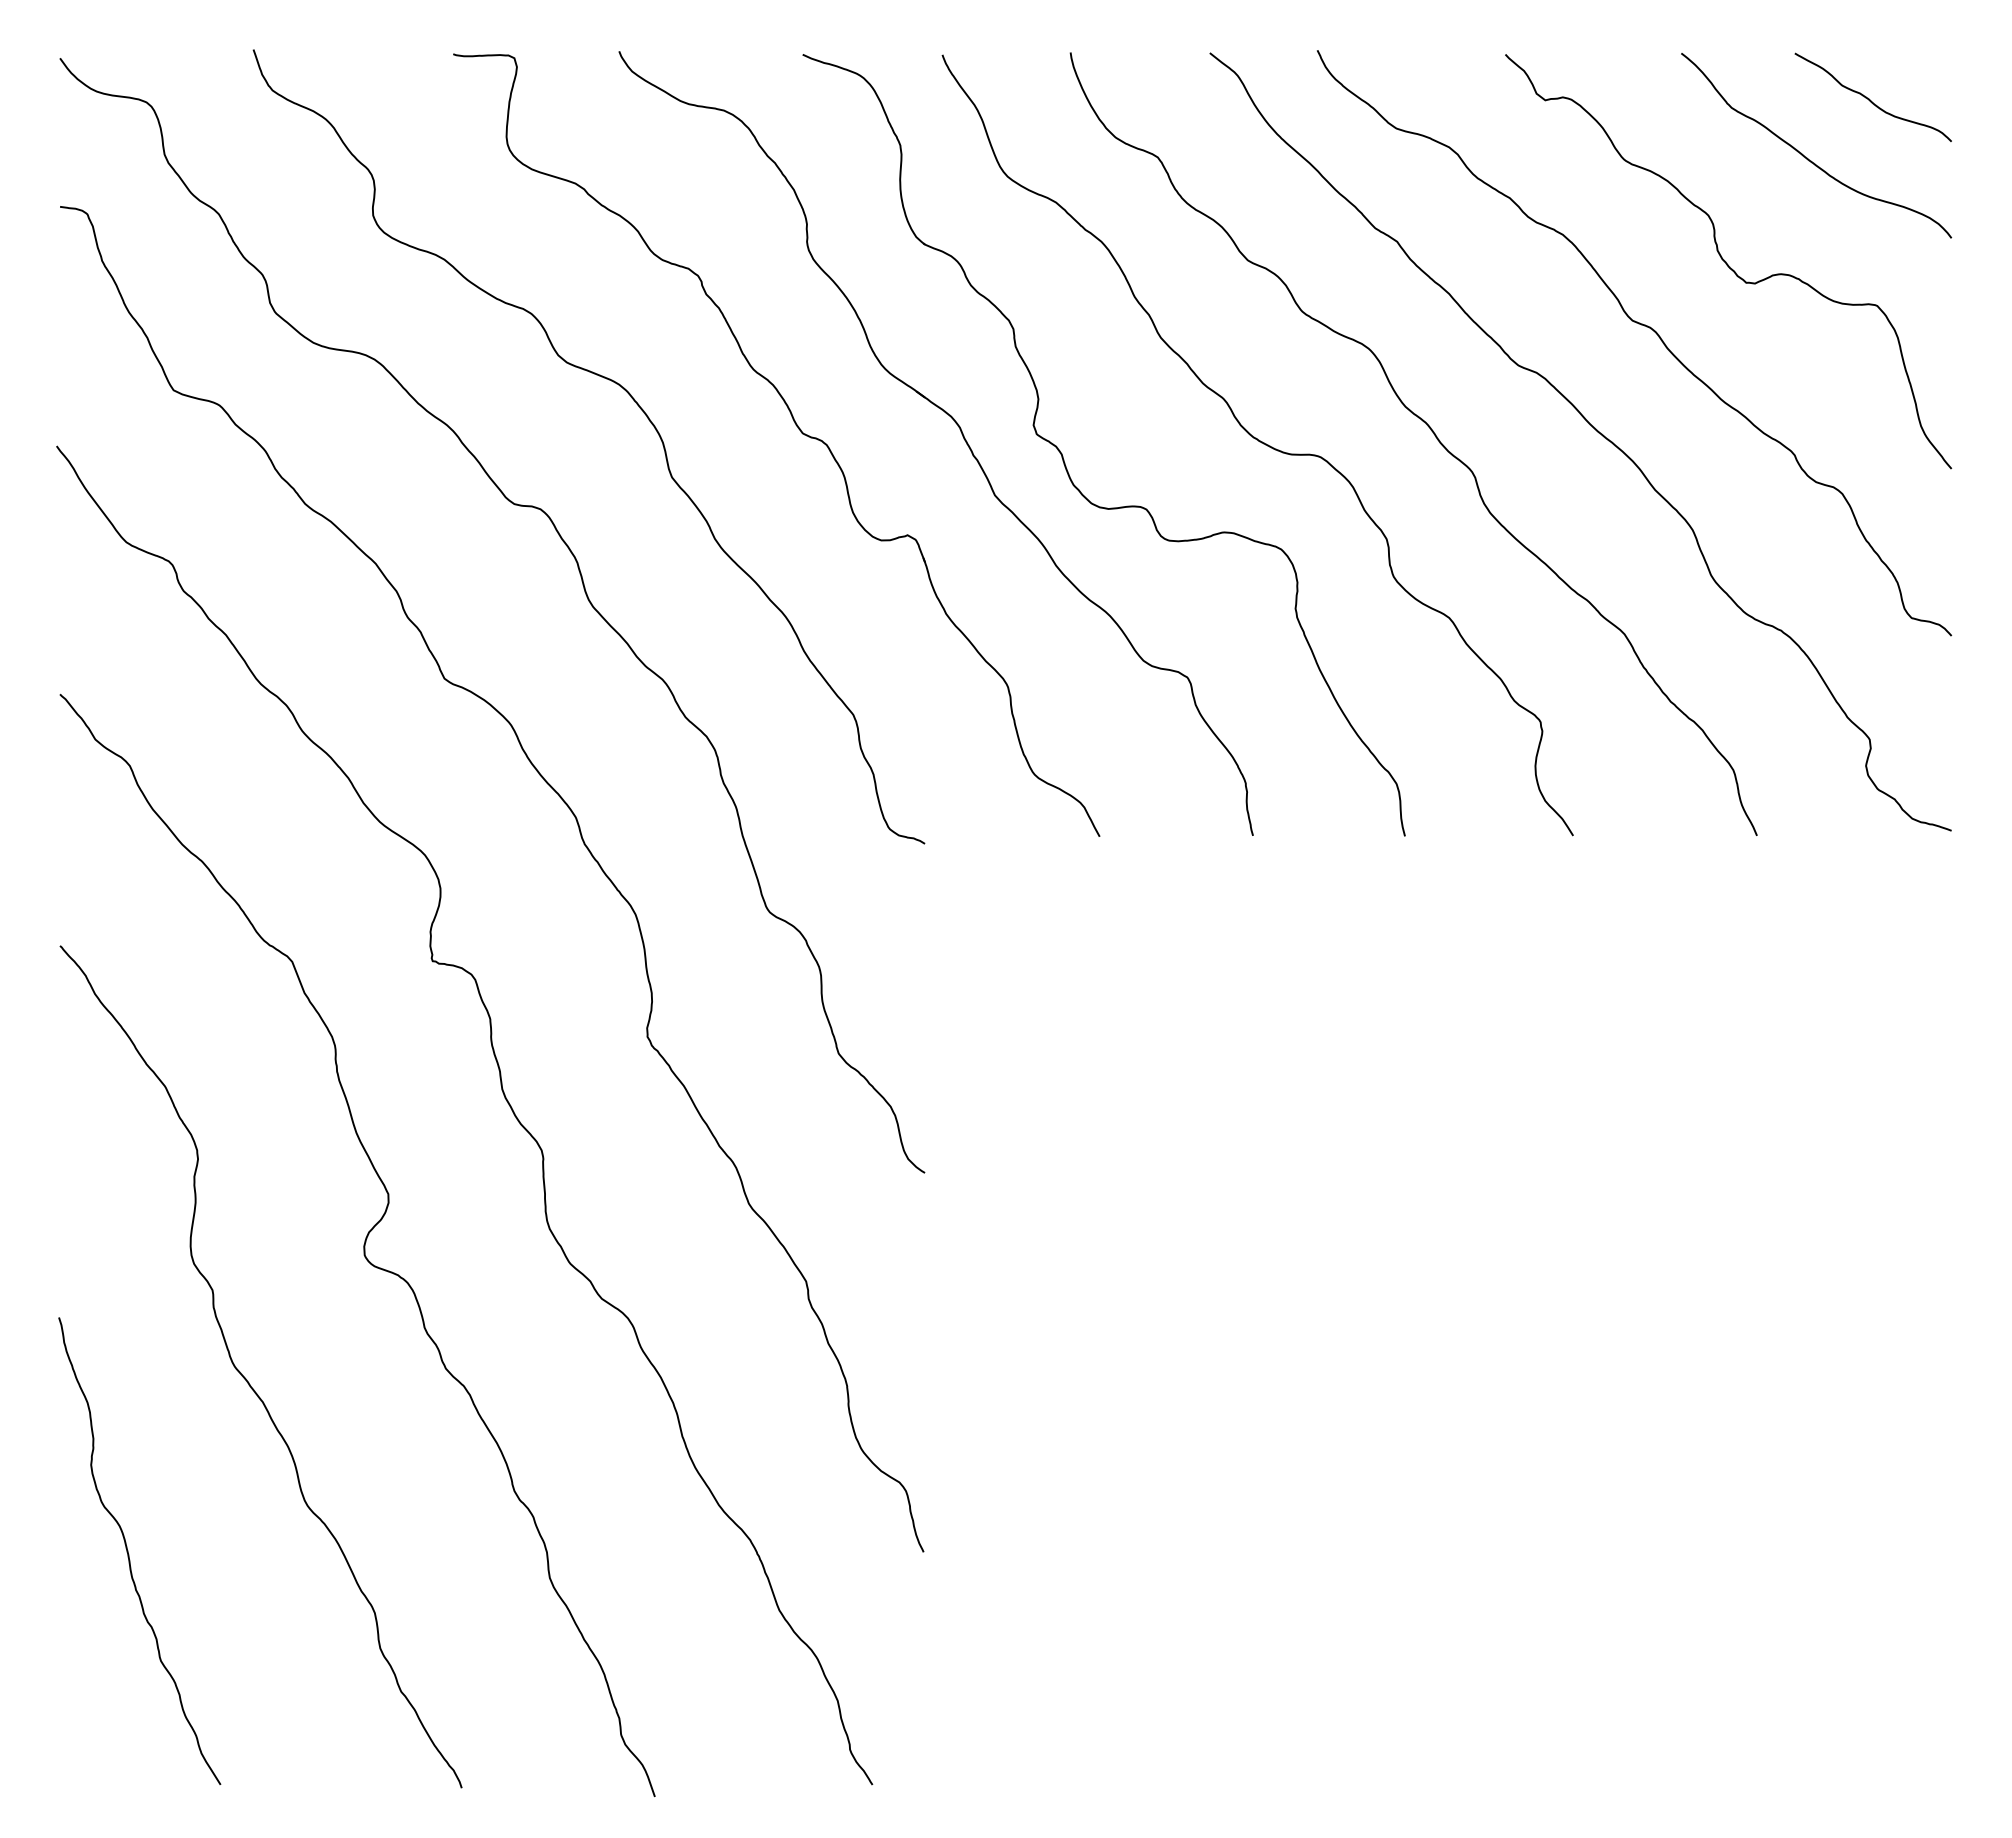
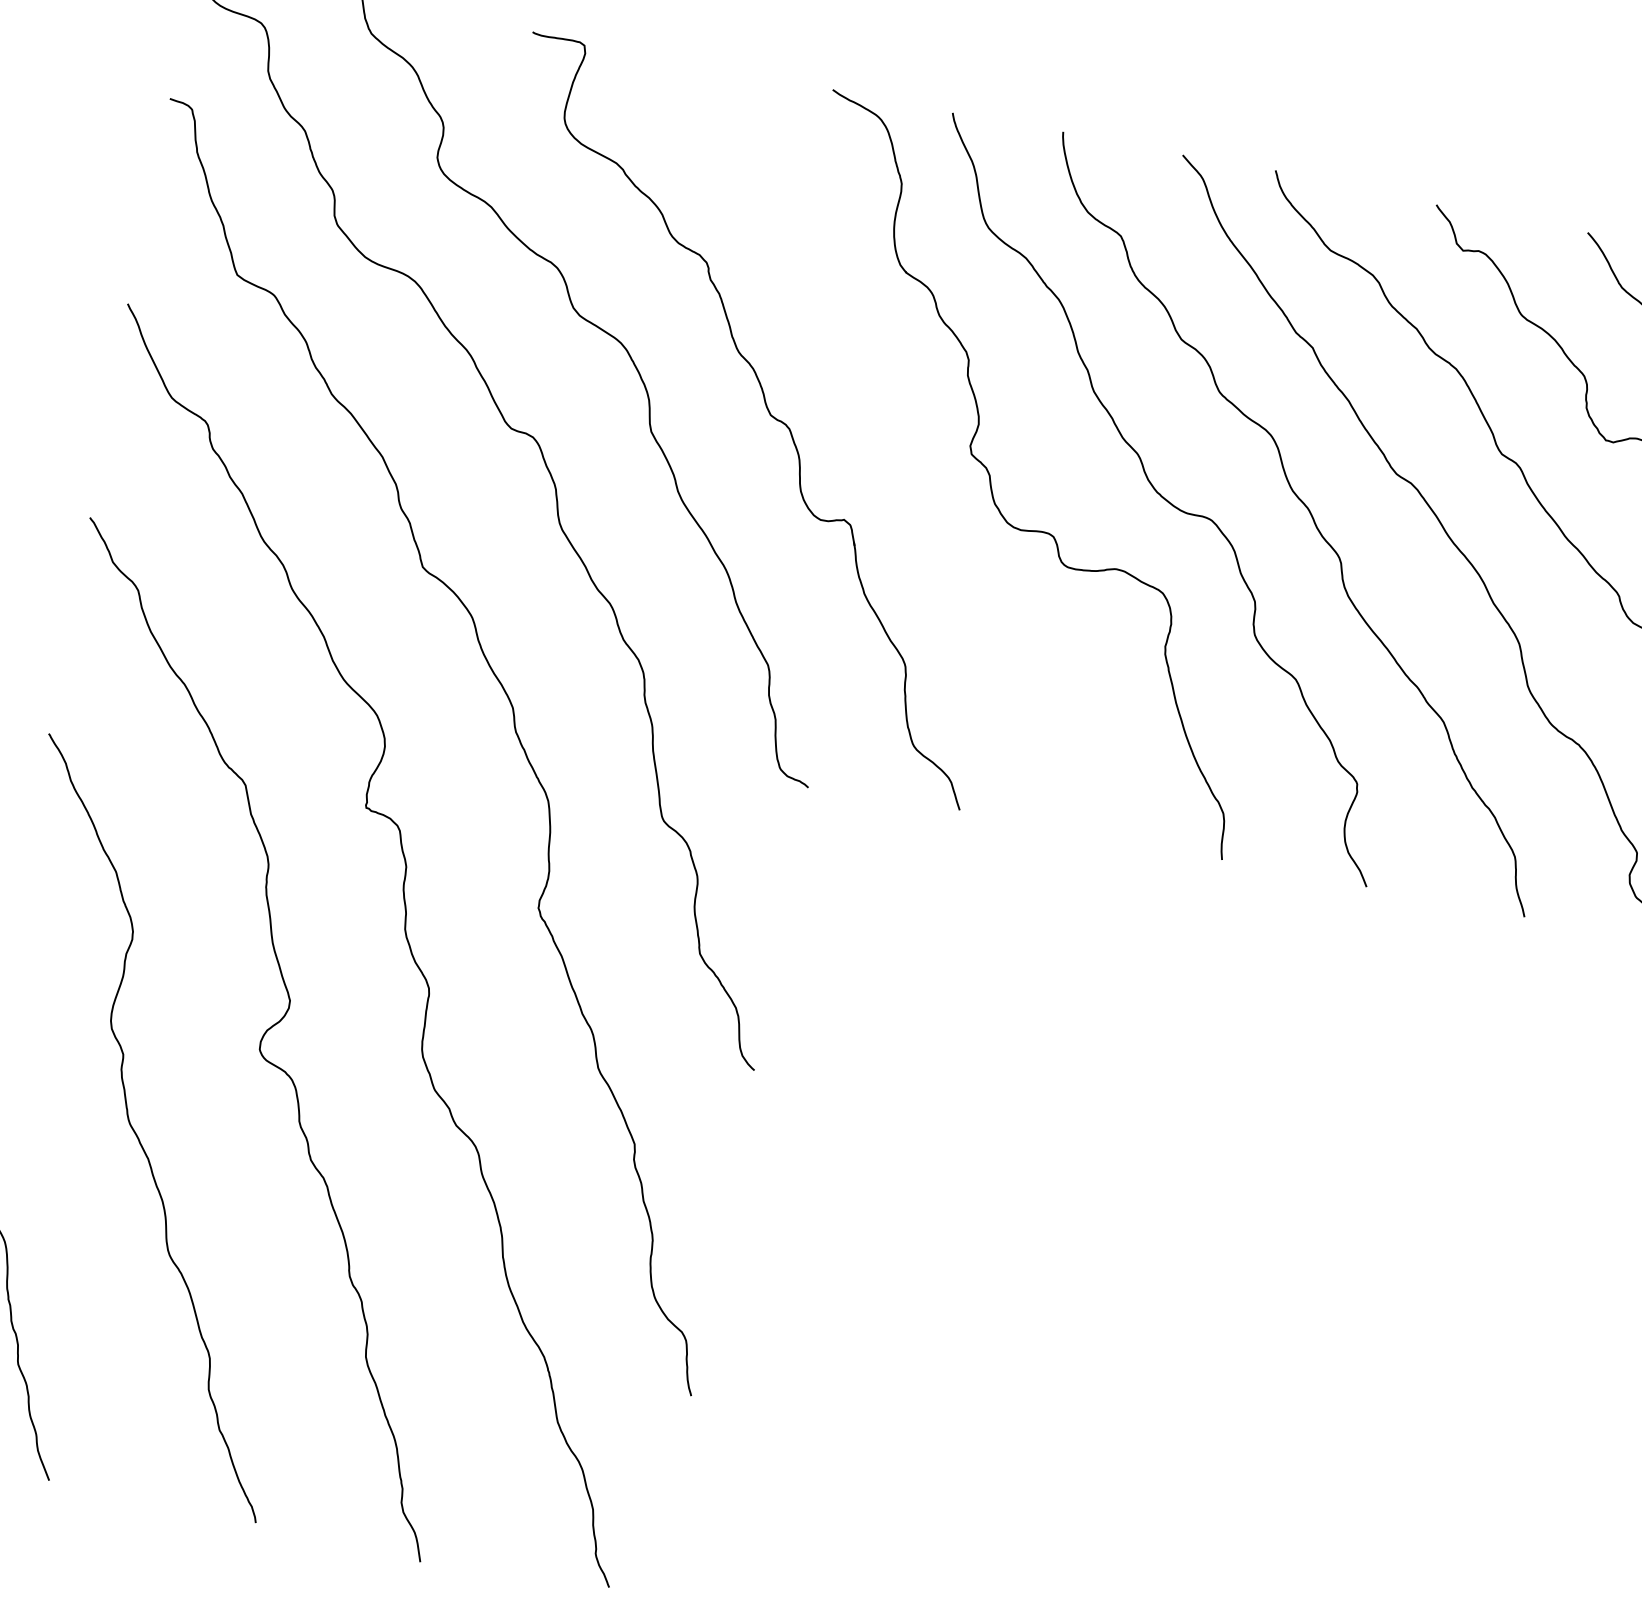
part: (961, 434) -> (906, 442), removed

